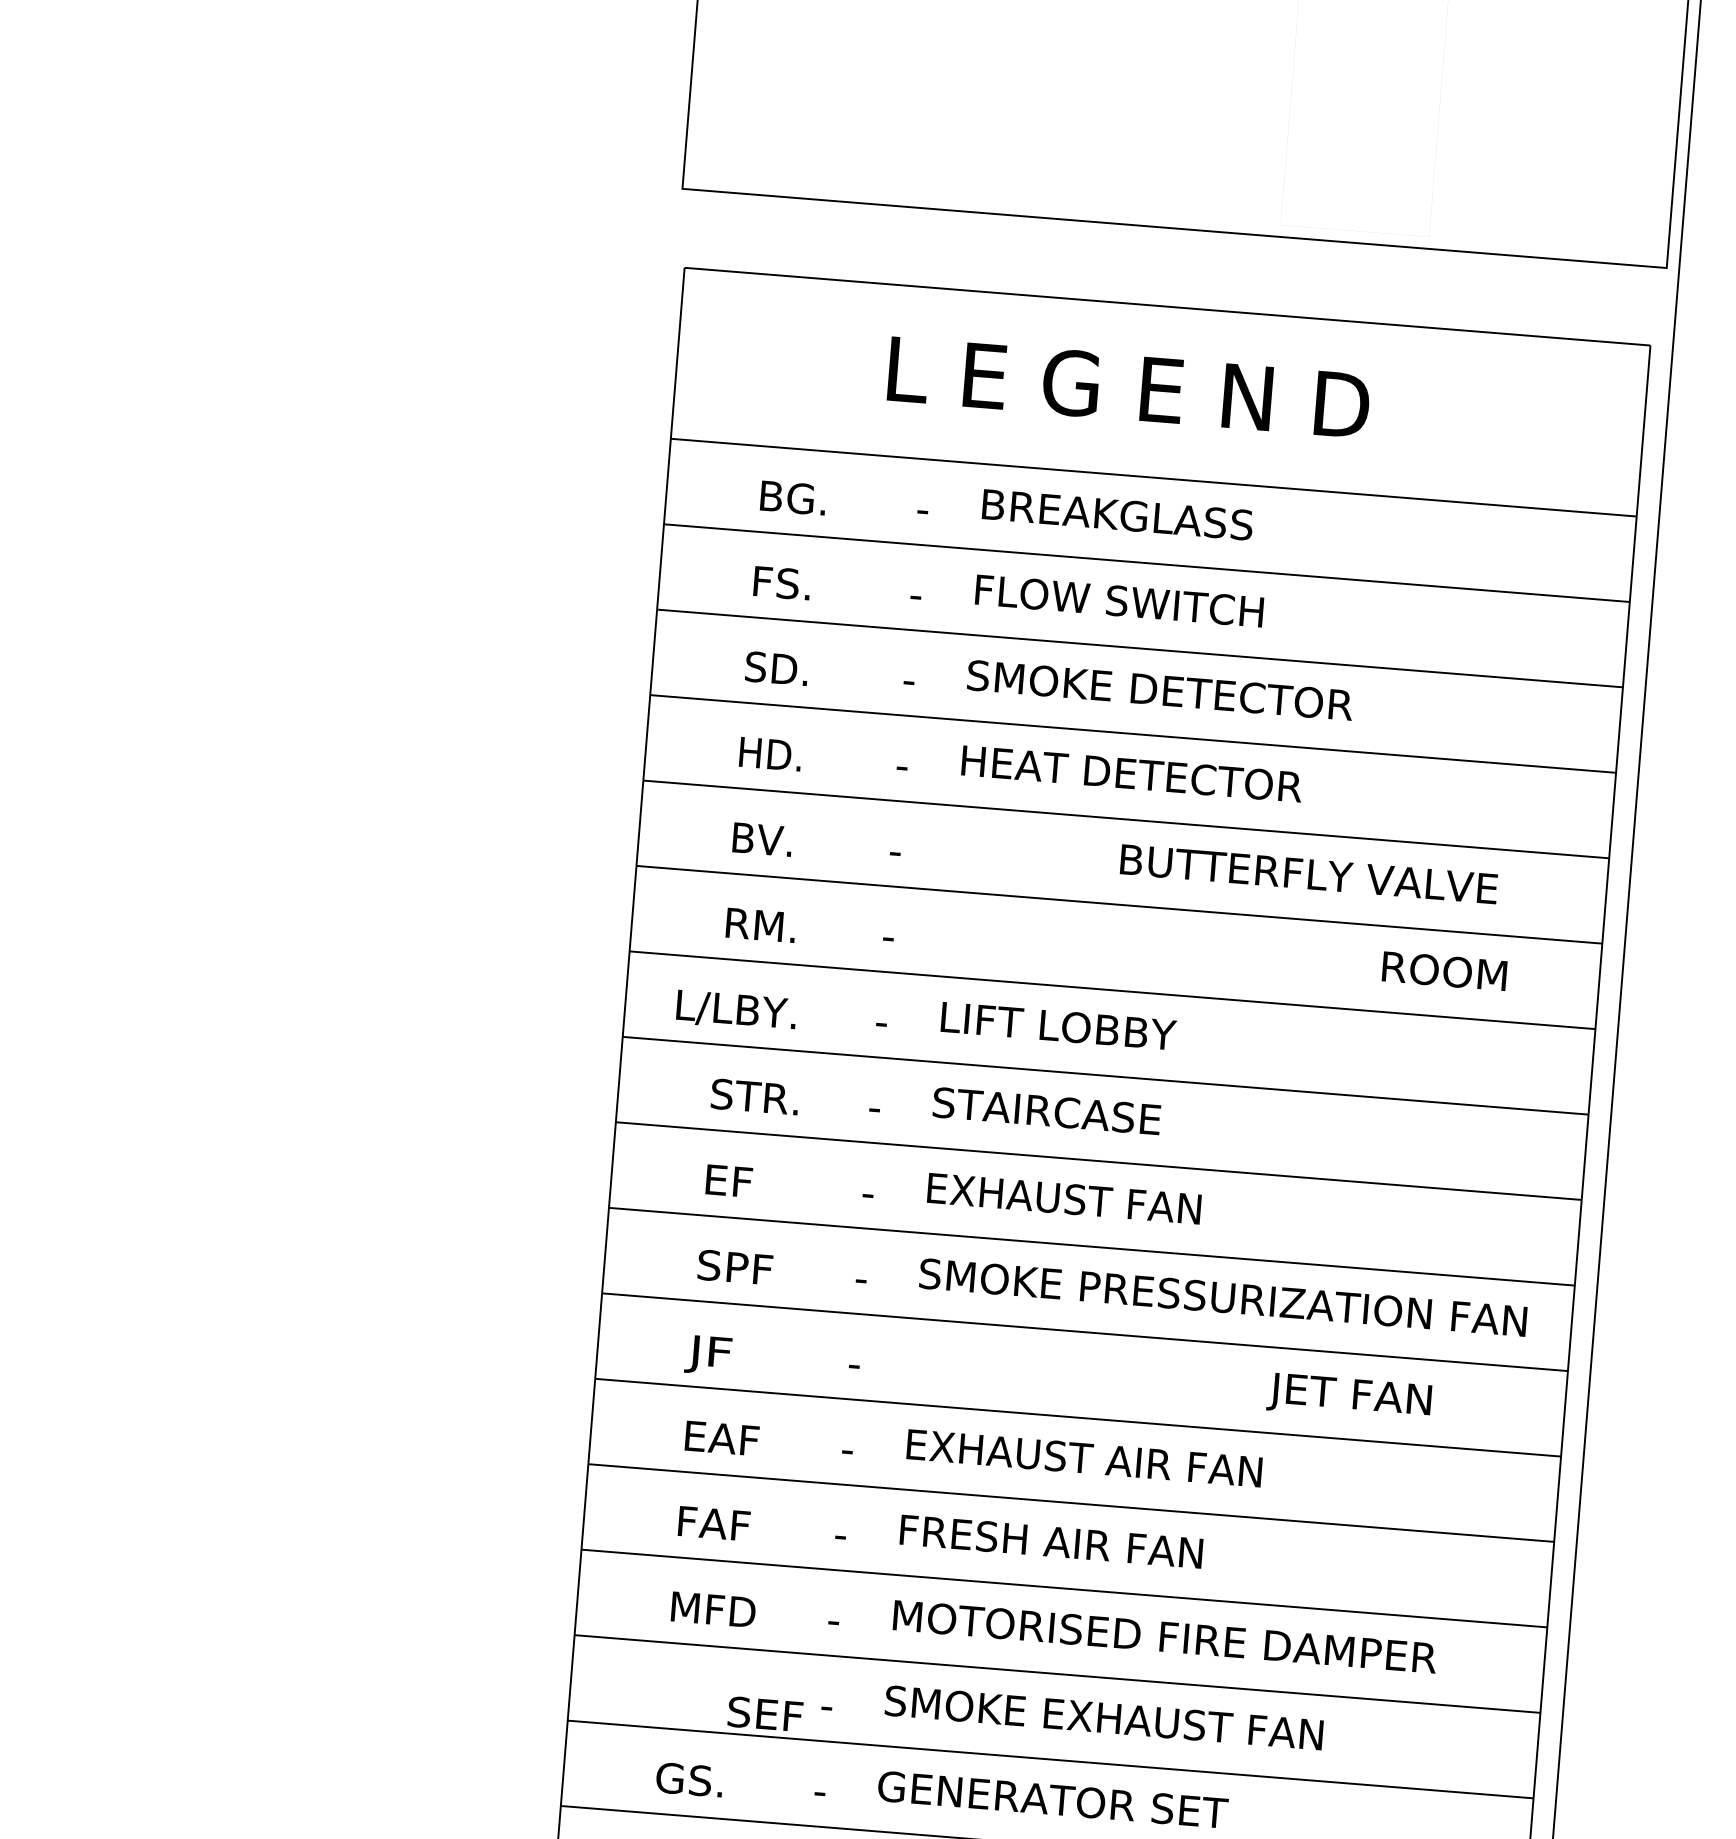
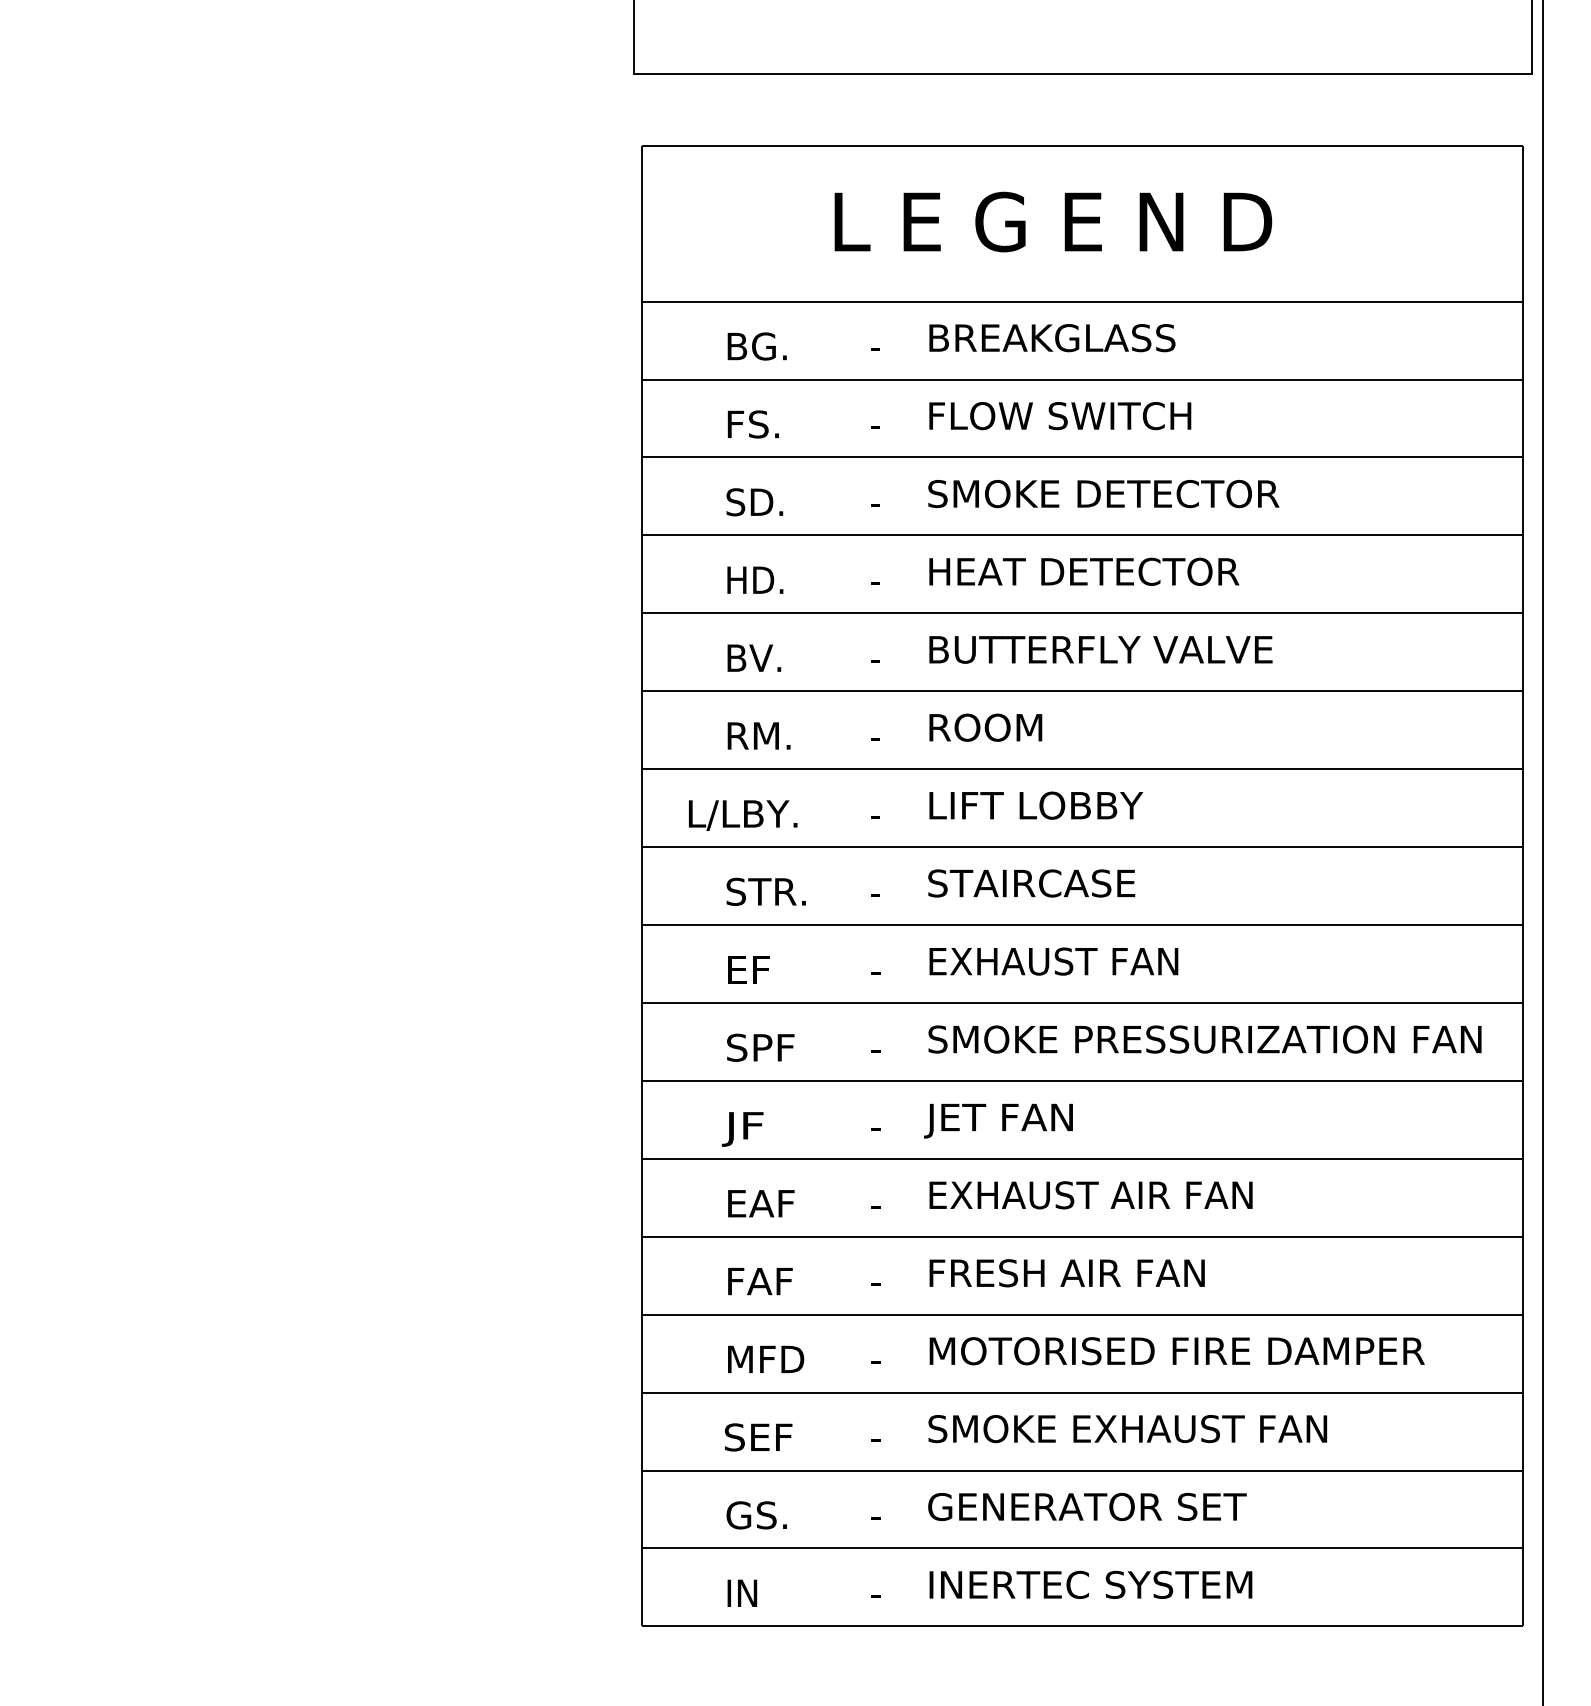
text: (1308, 873) -> (1100, 649), moved
text: (1444, 970) -> (985, 727), moved
text: (1349, 1397) -> (998, 1120), moved
text: (765, 1714) -> (758, 1437), moved

